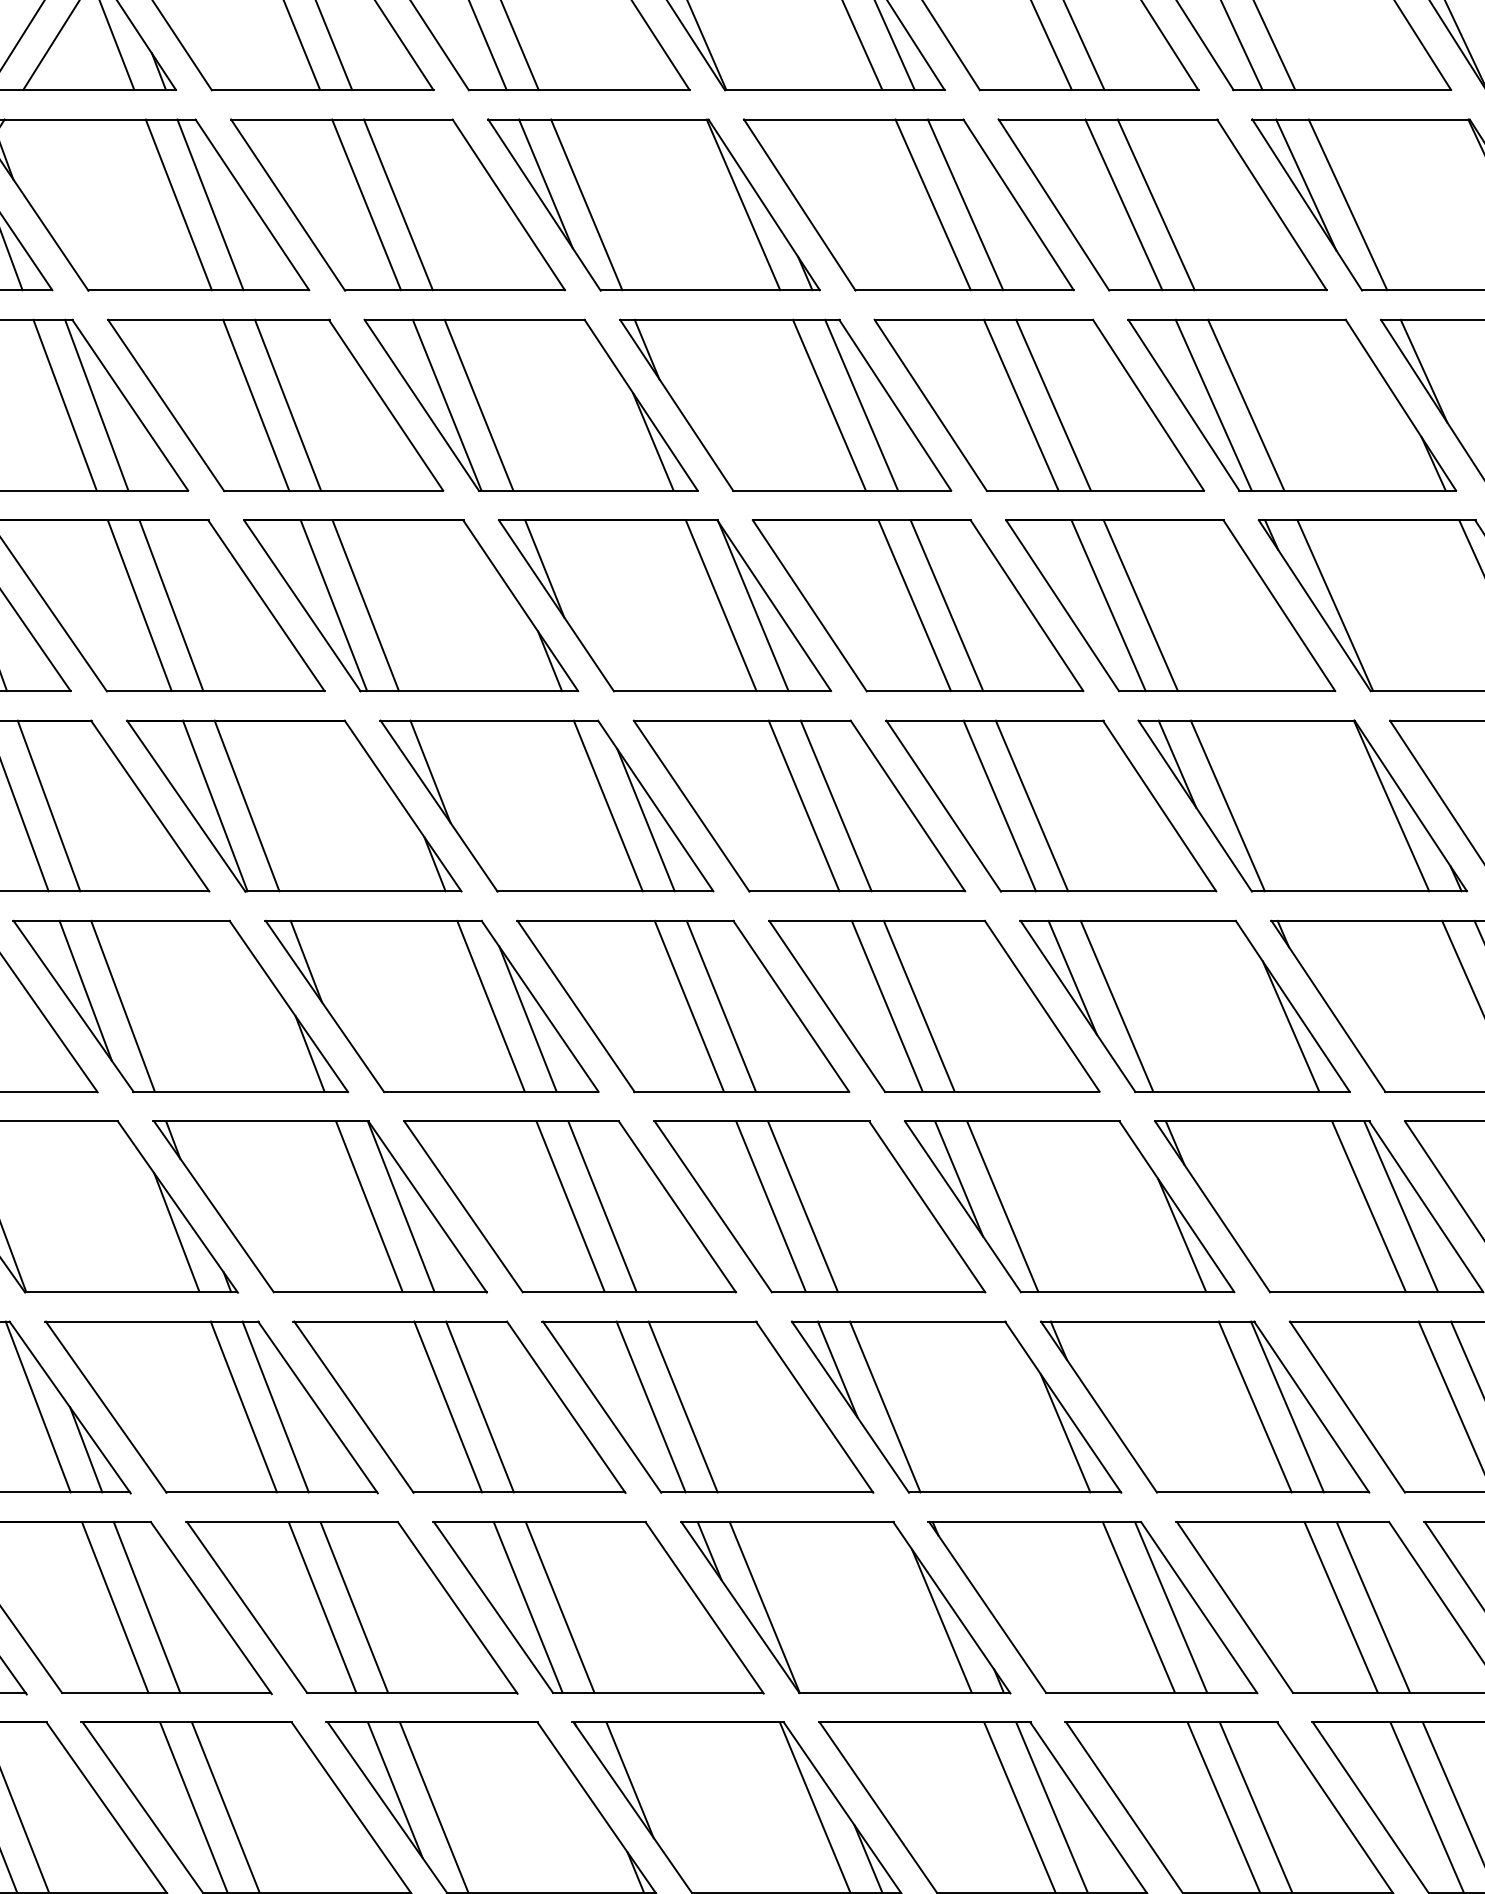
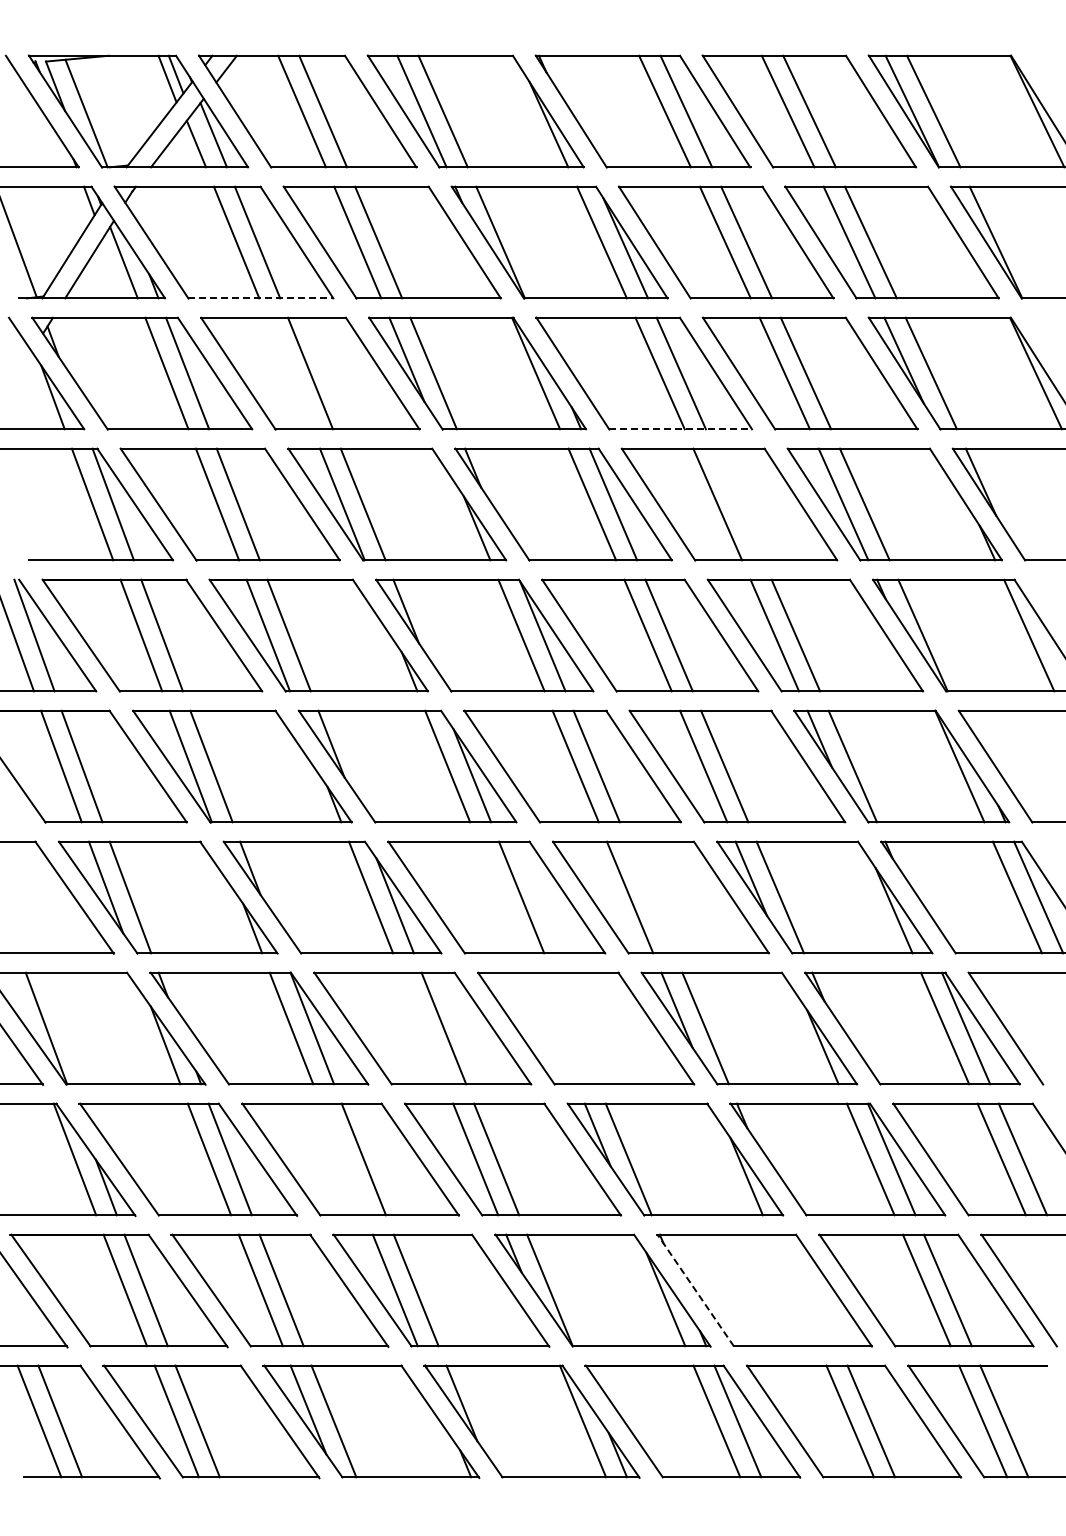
line: (321, 90) -> (260, 298), solid -> dashed
line: (366, 204) -> (289, 373), removed
line: (964, 290) -> (680, 429), solid -> dashed
line: (1053, 405) -> (738, 504), removed
line: (689, 1006) -> (500, 897), removed
line: (918, 1006) -> (650, 897), removed
line: (569, 1206) -> (422, 1028), removed
line: (770, 1206) -> (553, 1028), removed
line: (802, 1206) -> (574, 1028), removed
line: (447, 1407) -> (342, 1159), removed
line: (987, 1607) -> (695, 1290), solid -> dashed
line: (1138, 1607) -> (794, 1290), removed
line: (1170, 1607) -> (815, 1290), removed

